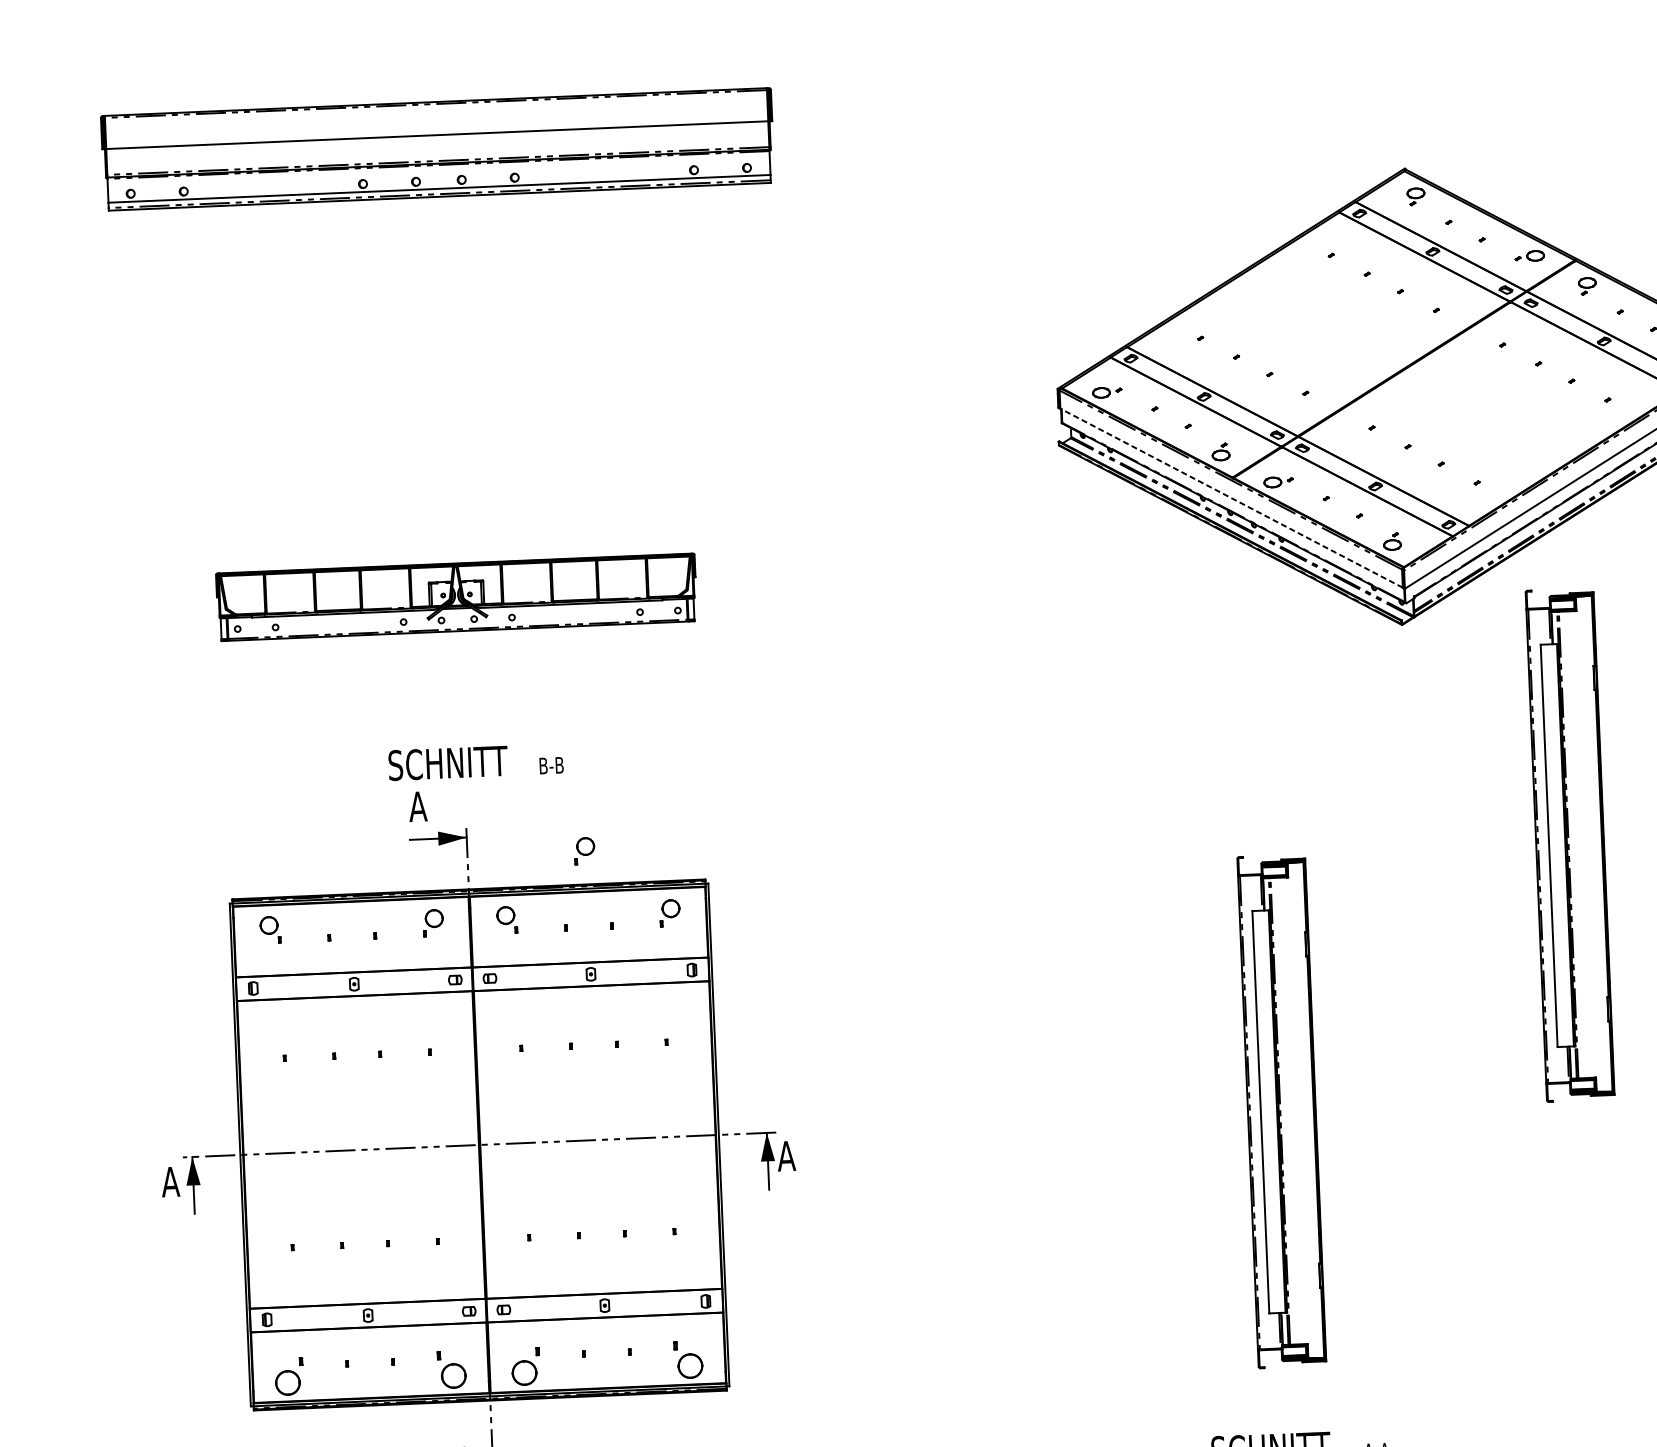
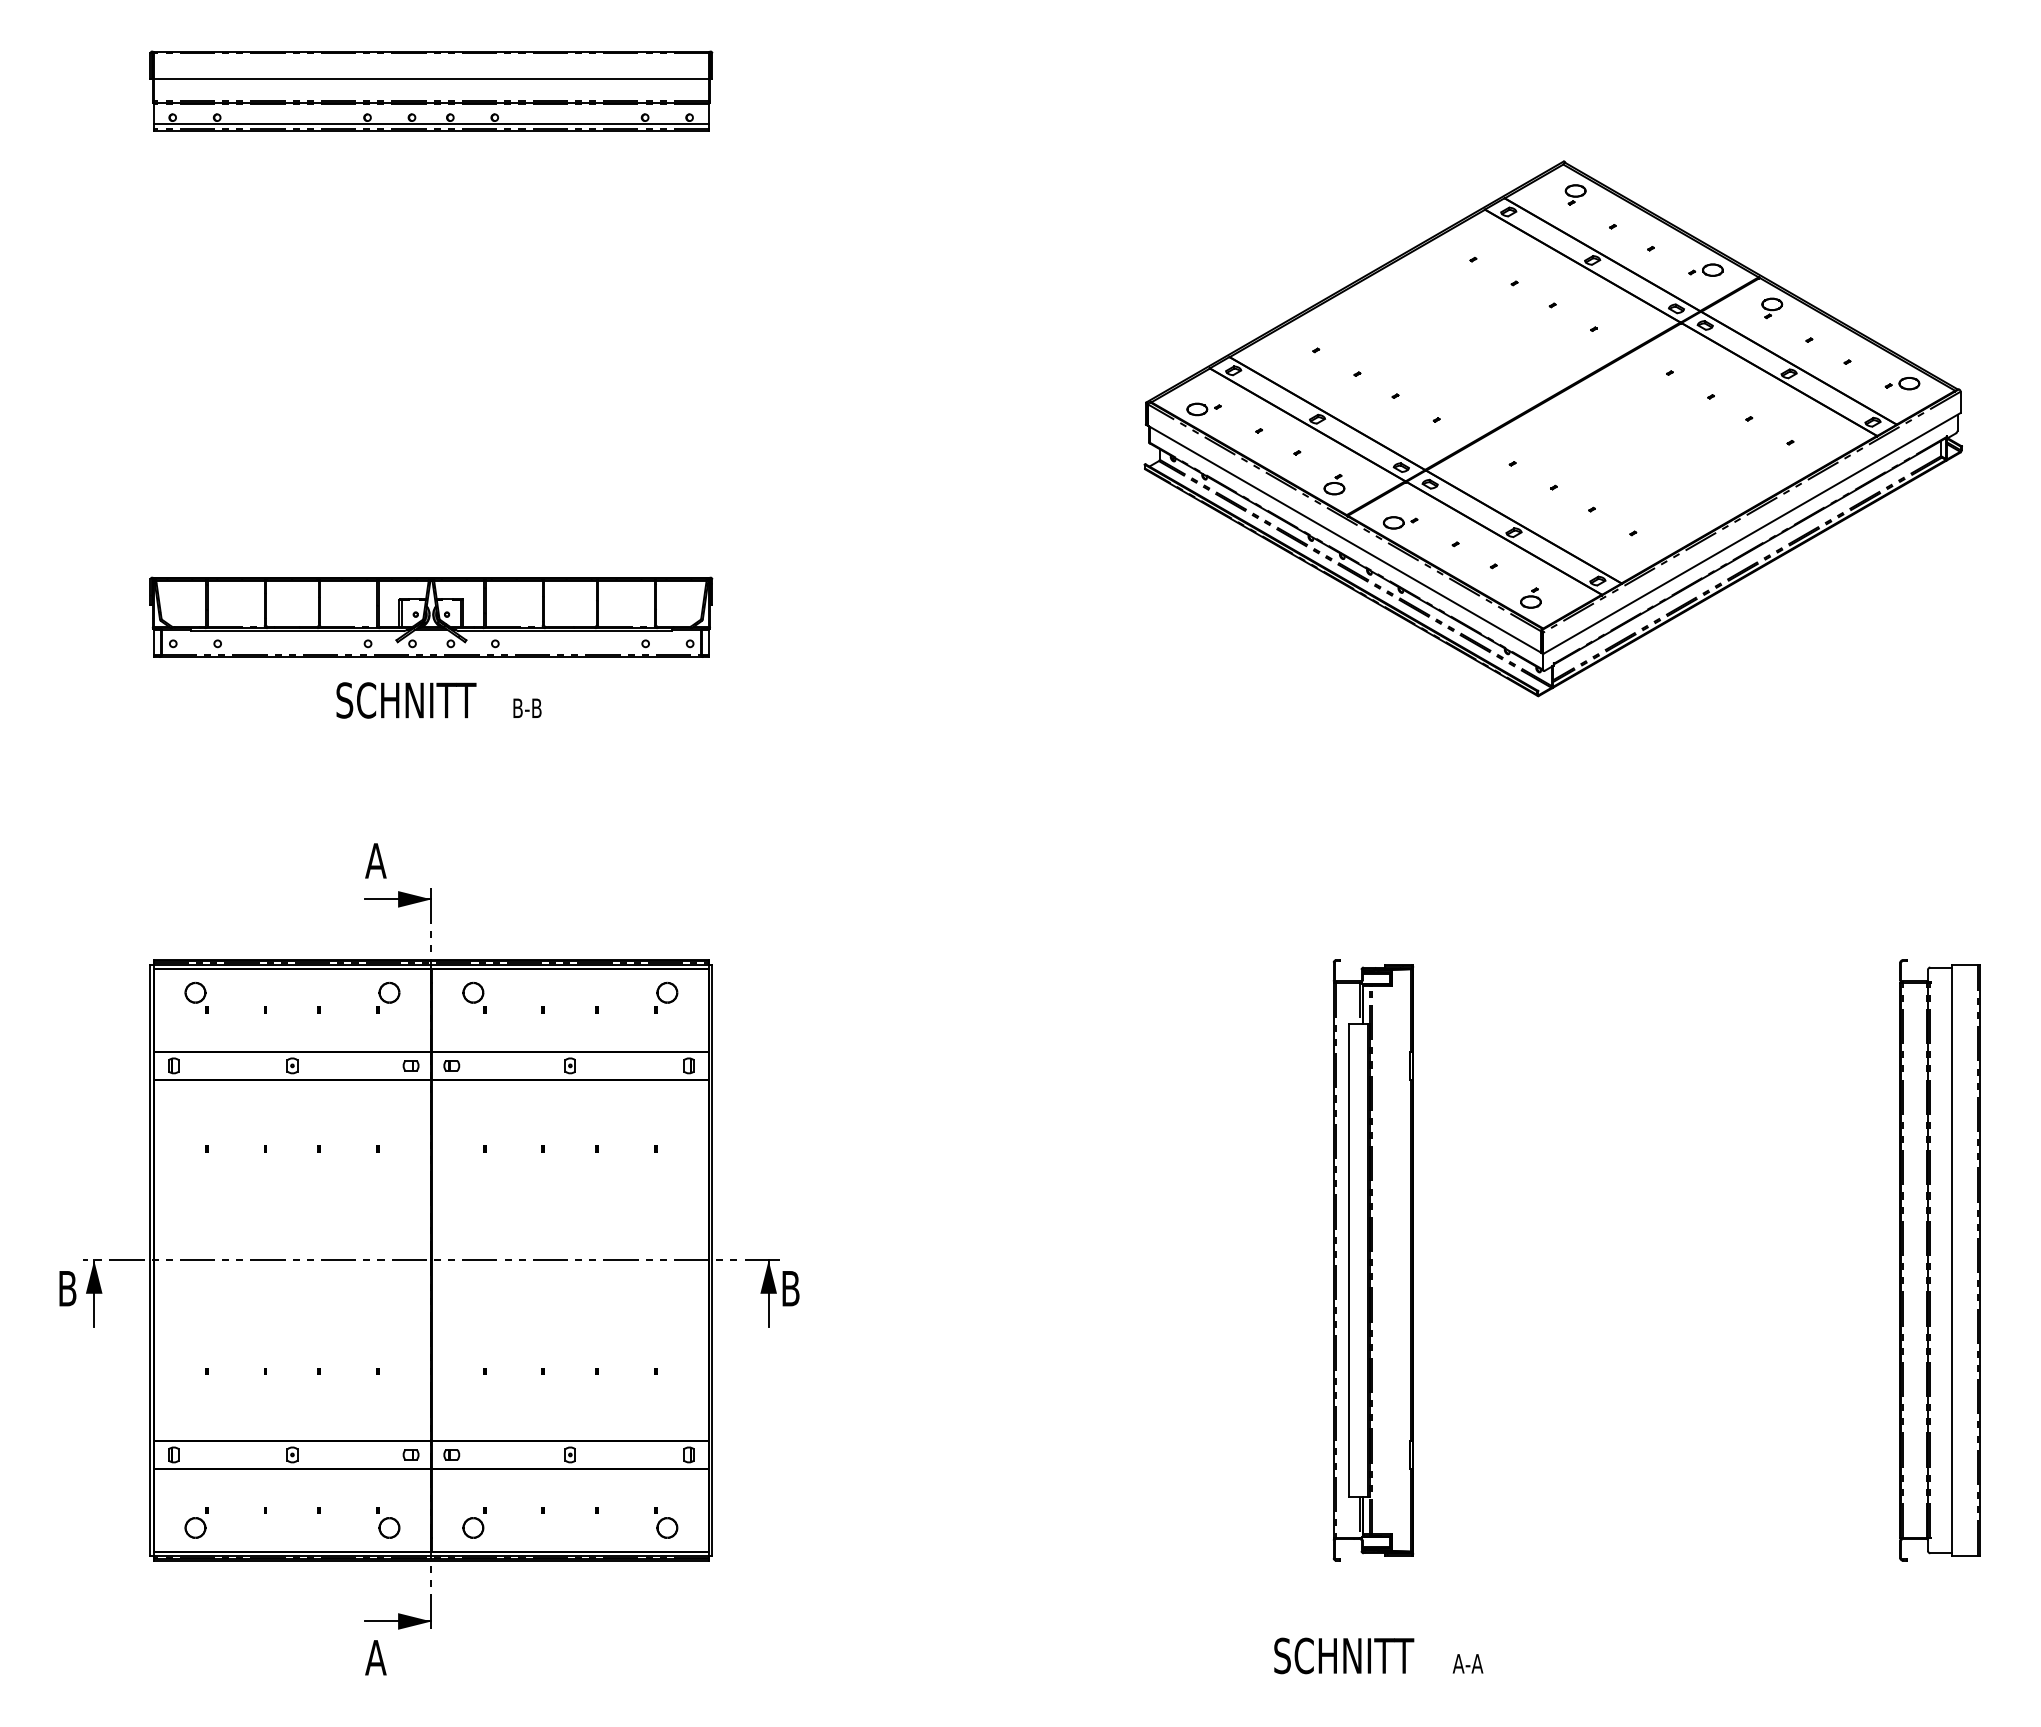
part: (437, 148) -> (431, 90), size x0.71
line: (1231, 498) -> (1344, 539), dashed -> solid
text: (475, 762) -> (438, 700), moved
part: (1570, 845) -> (1724, 962), removed
part: (585, 850) -> (569, 920), removed
text: (786, 1156) -> (790, 1288), A -> B
text: (170, 1181) -> (67, 1288), A -> B
part: (689, 1359) -> (666, 1522), size x0.71
part: (525, 1366) -> (474, 1522), size x0.71
part: (452, 1369) -> (388, 1522), size x0.71
part: (288, 1376) -> (196, 1522), size x0.71

